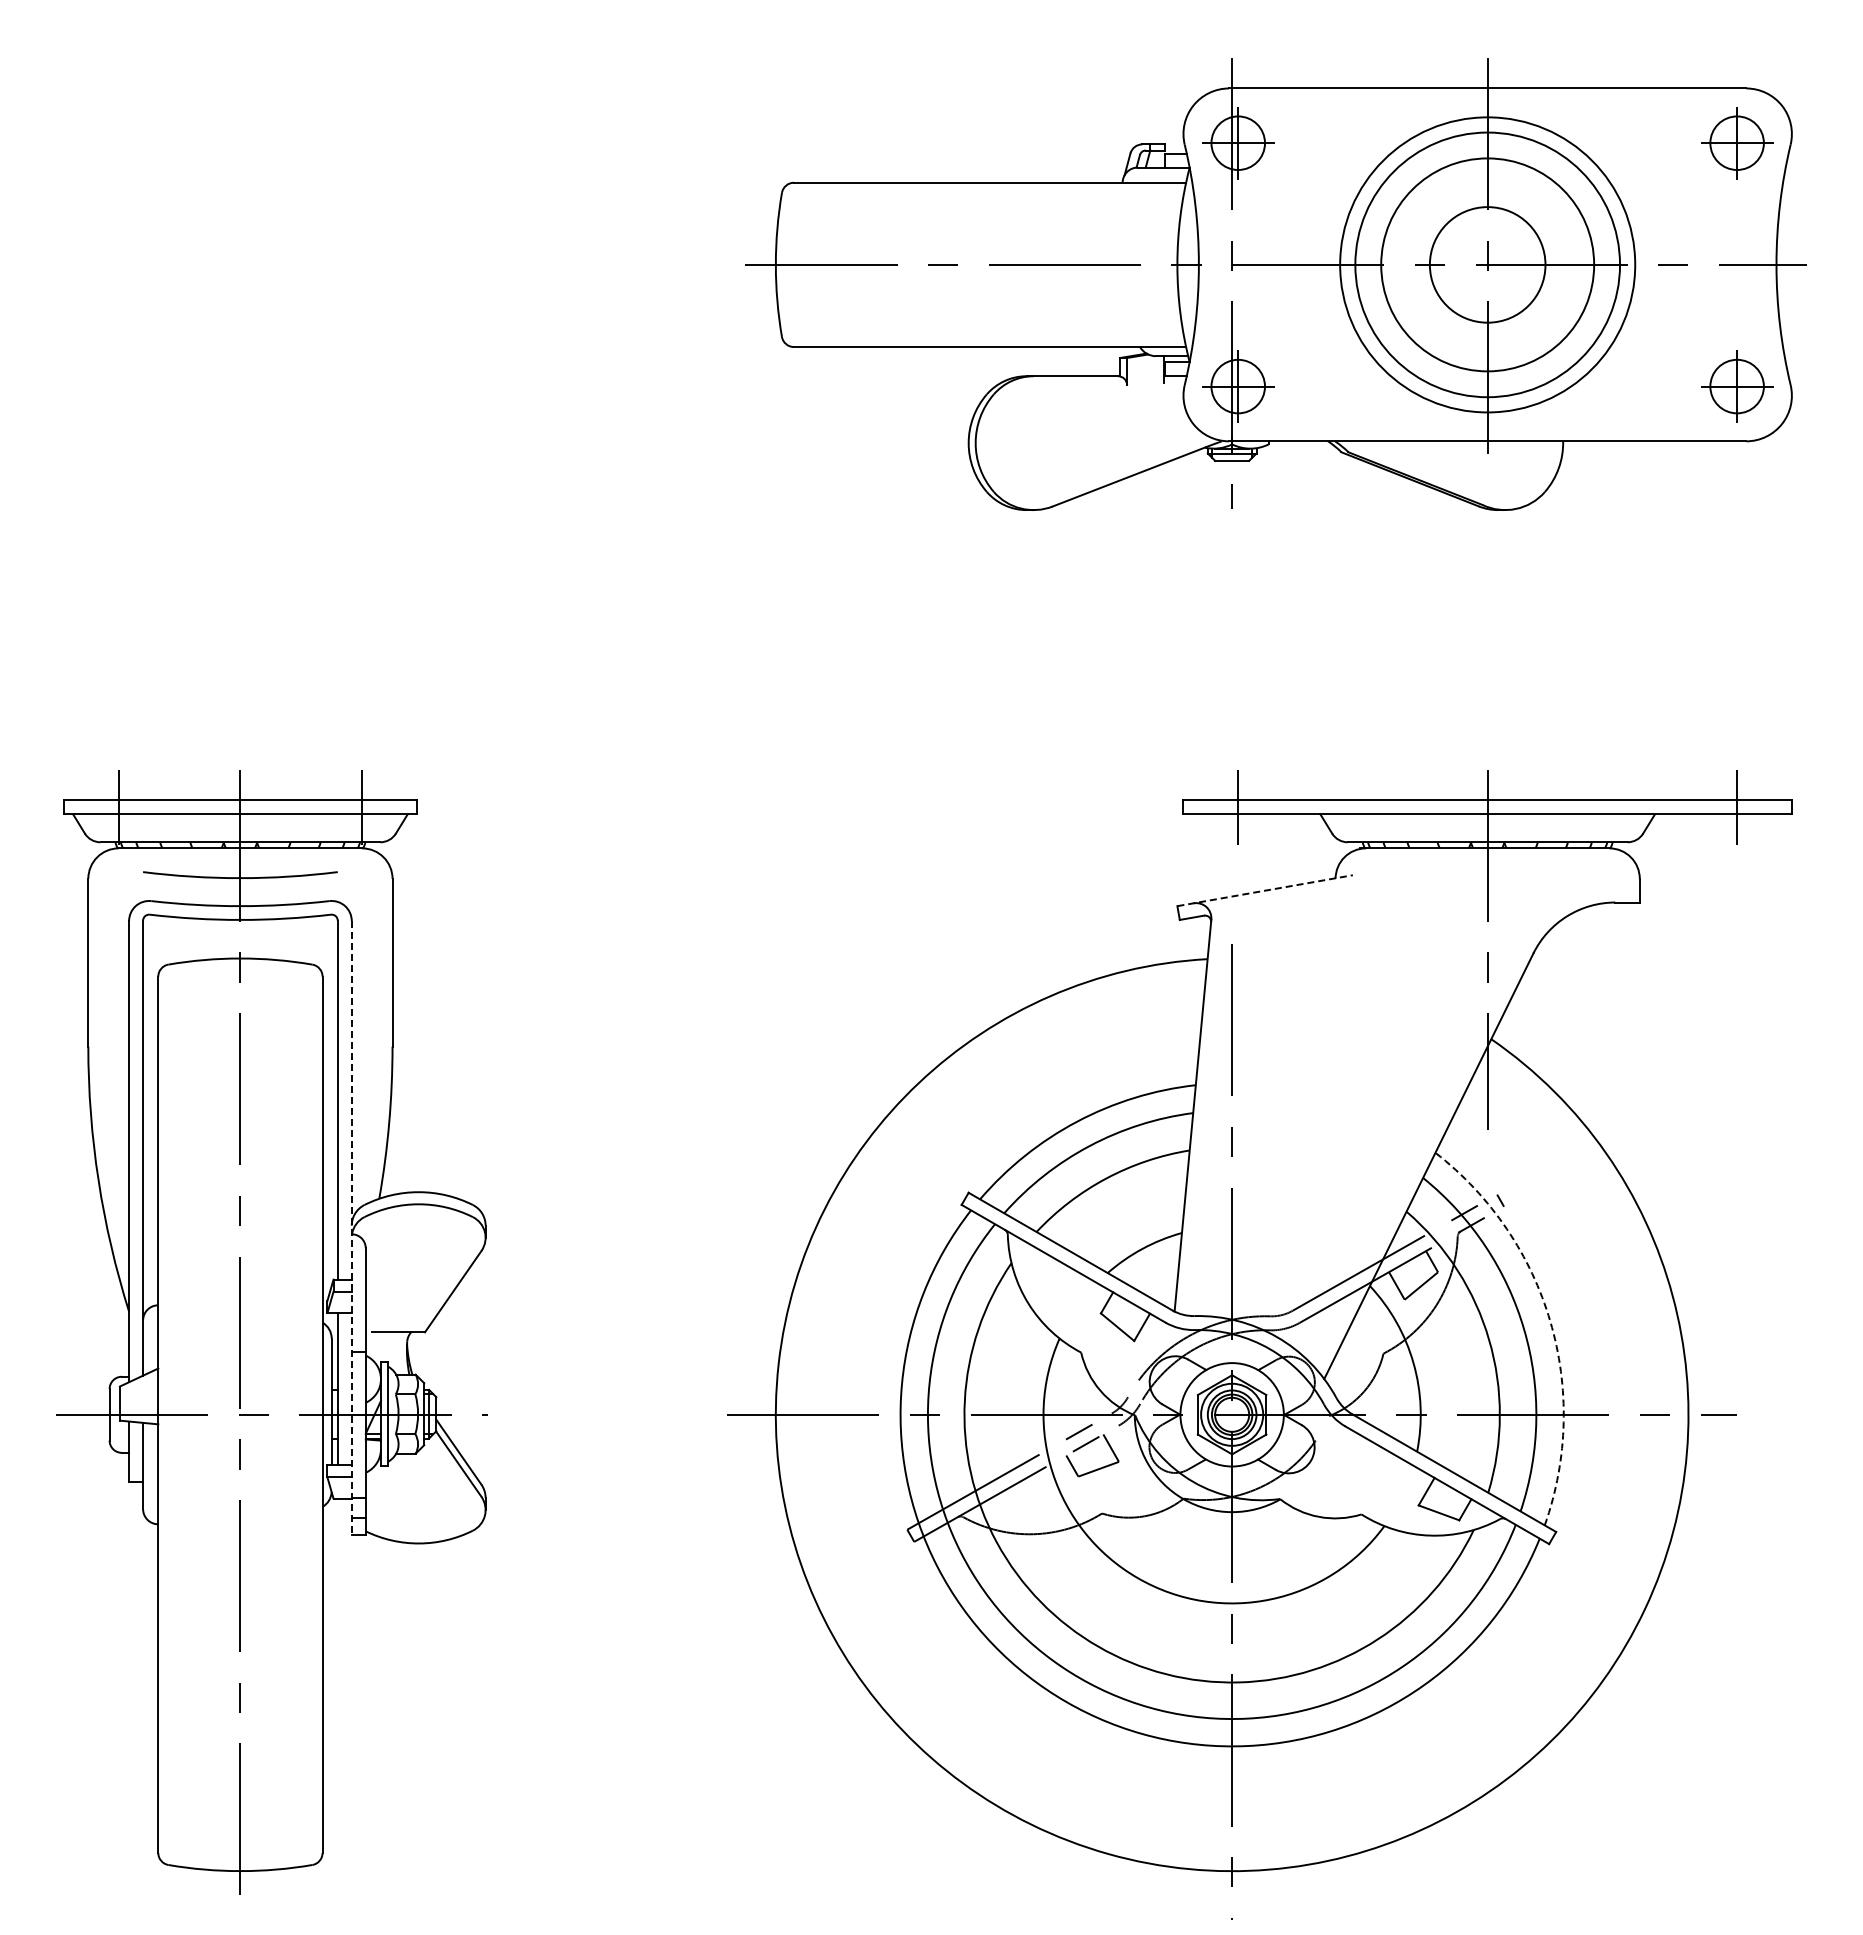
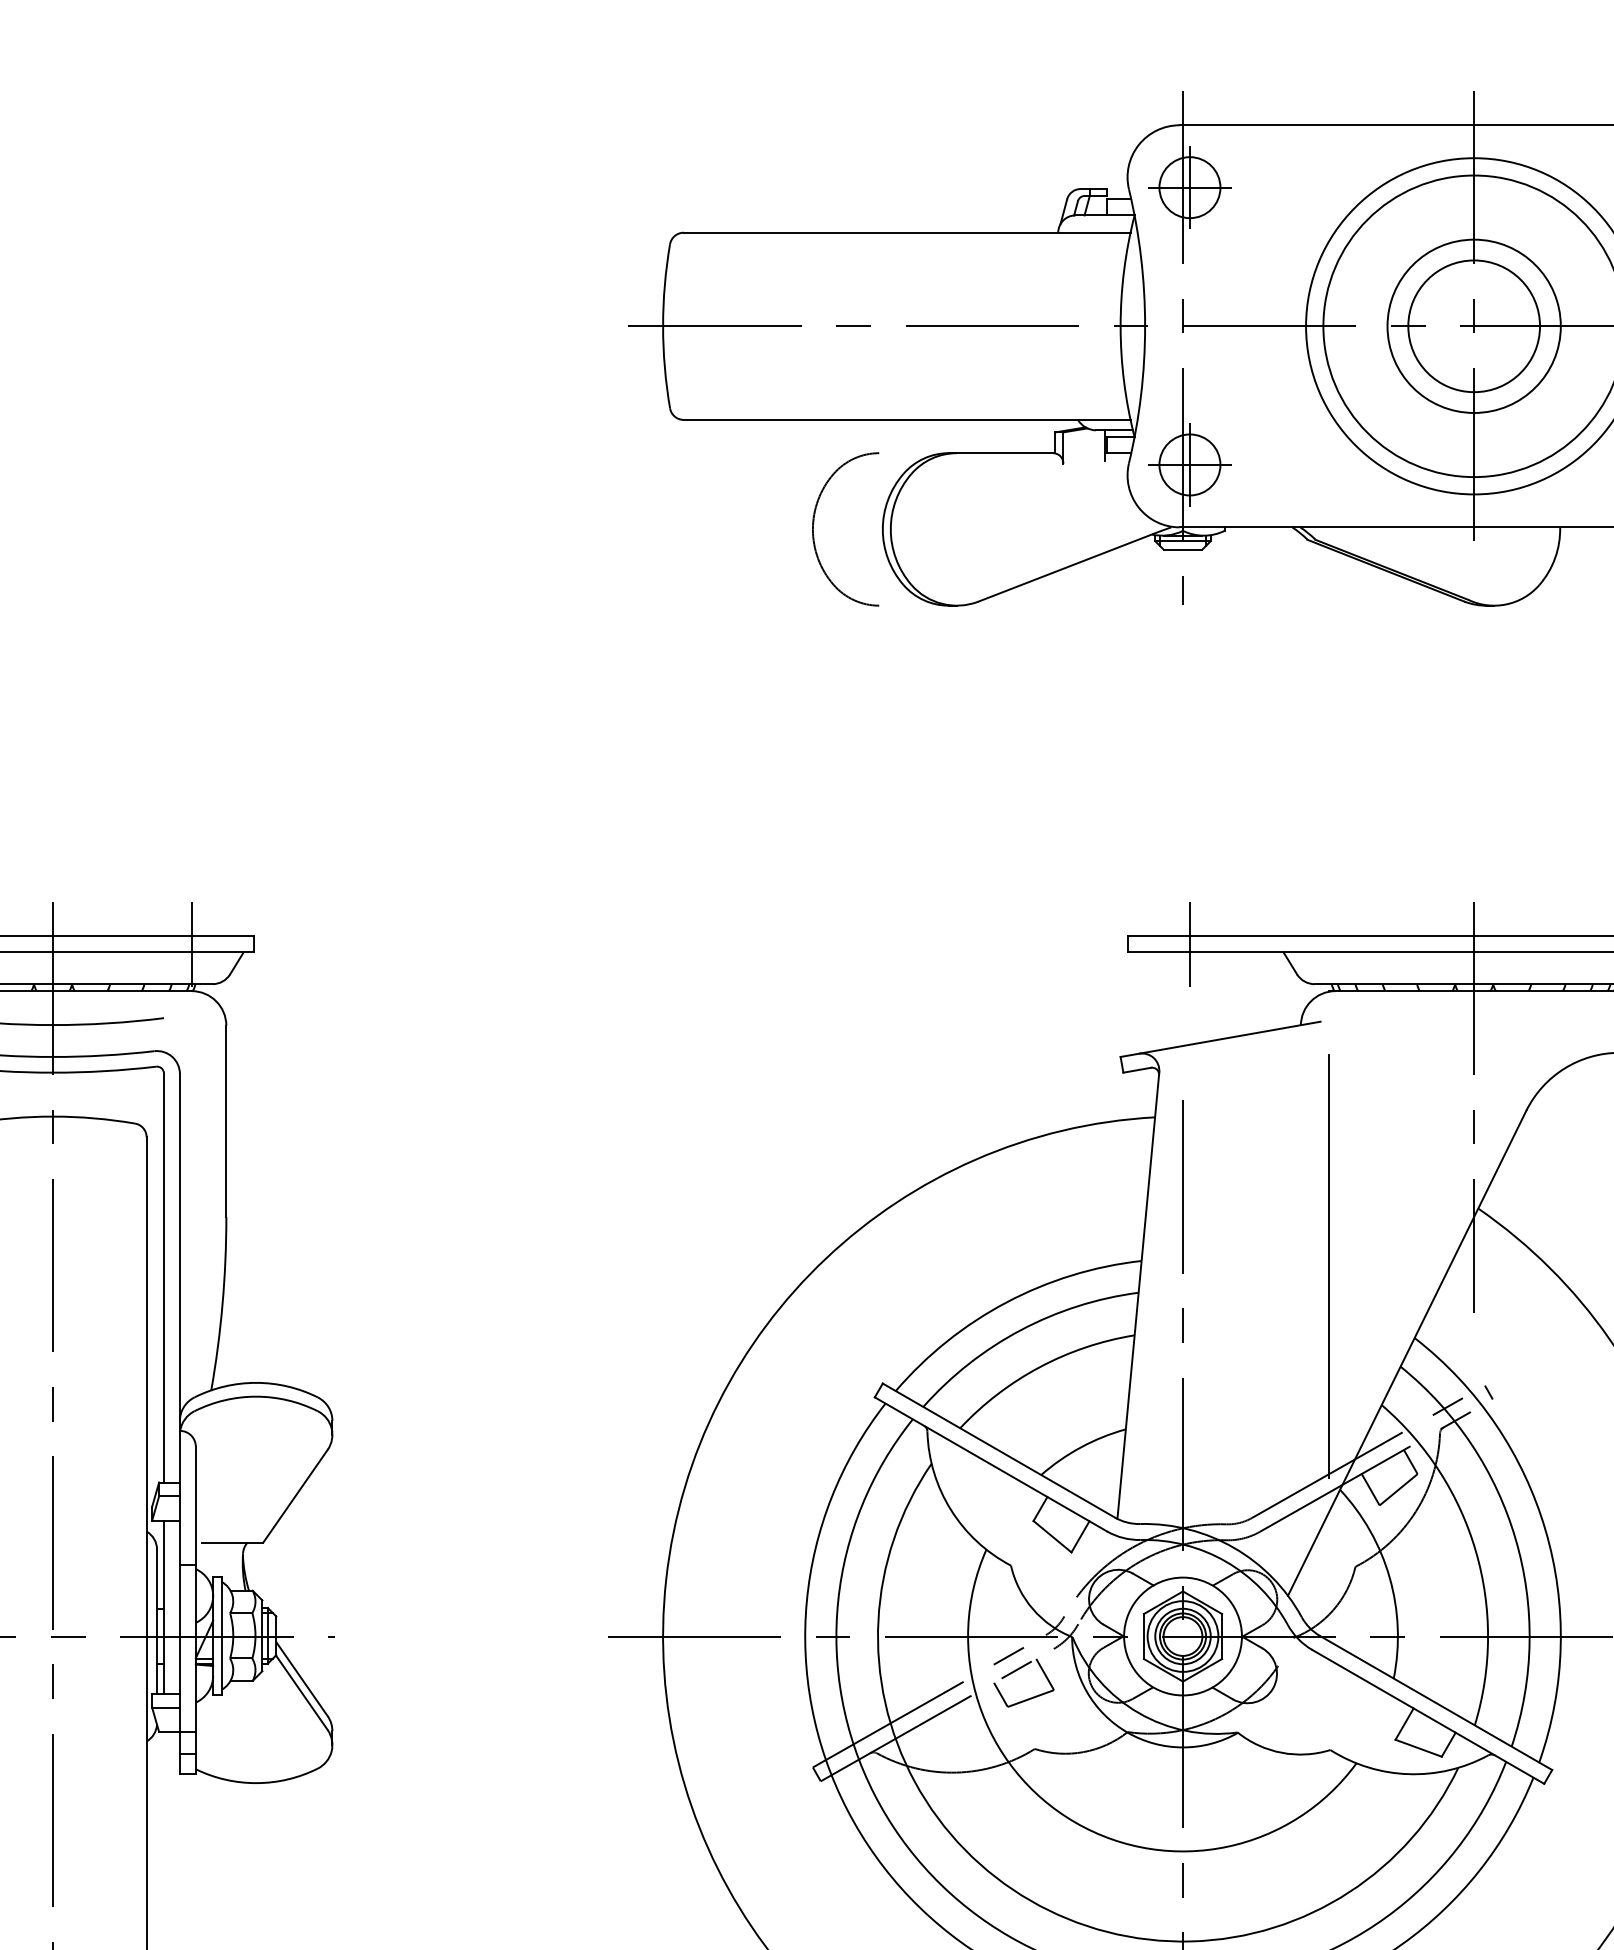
circle: (1487, 264) -> (1473, 325), size x0.71
part: (908, 442) -> (814, 528), added
line: (1265, 890) -> (1221, 1039), dashed -> solid
line: (1359, 1090) -> (1328, 1267), added
line: (351, 1228) -> (179, 1424), dashed -> solid
arc: (1550, 1321) -> (1545, 1530), dashed -> solid

